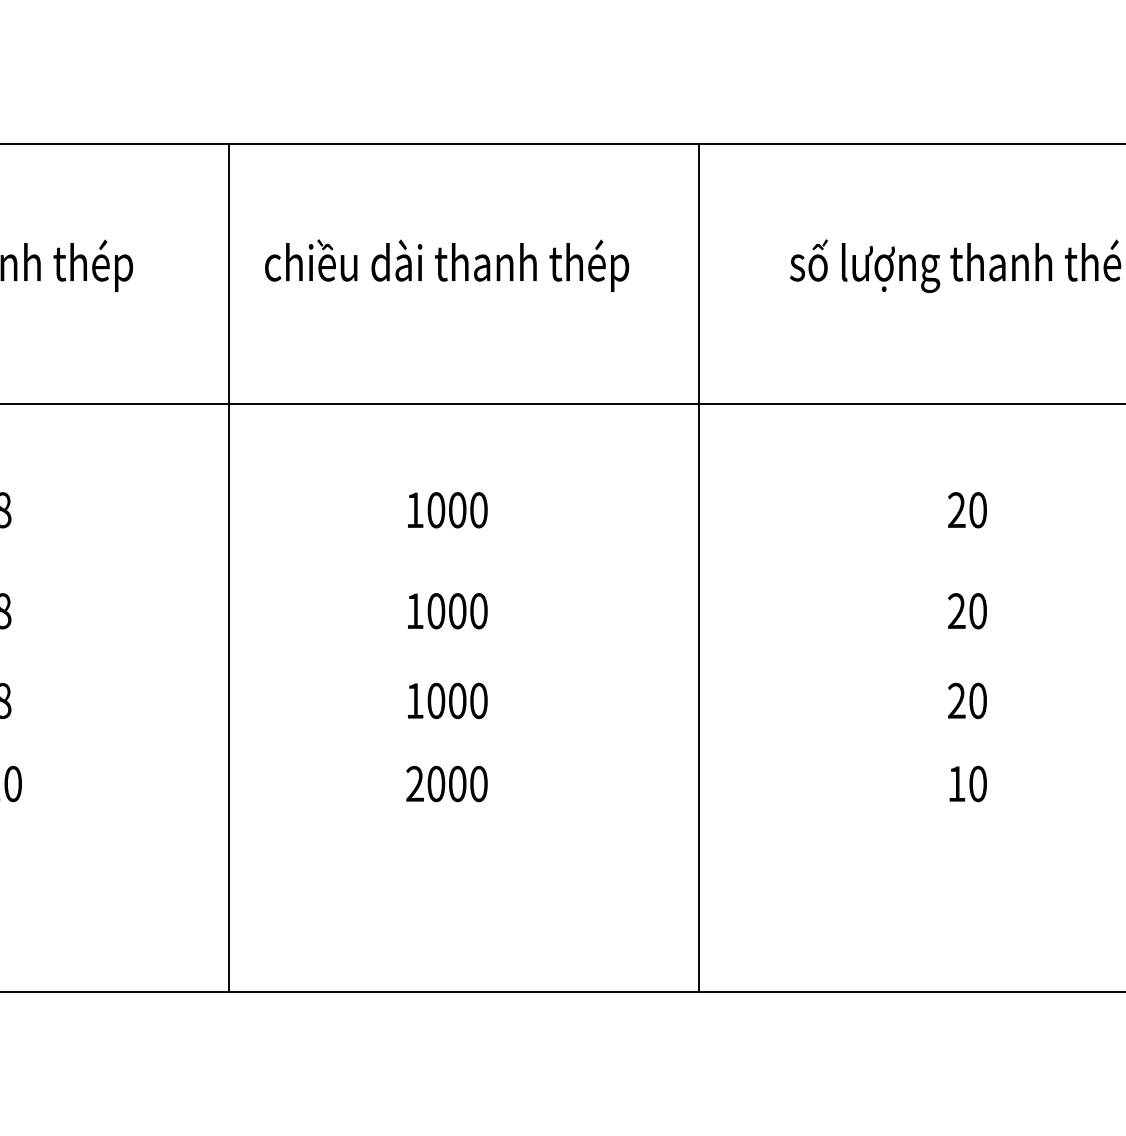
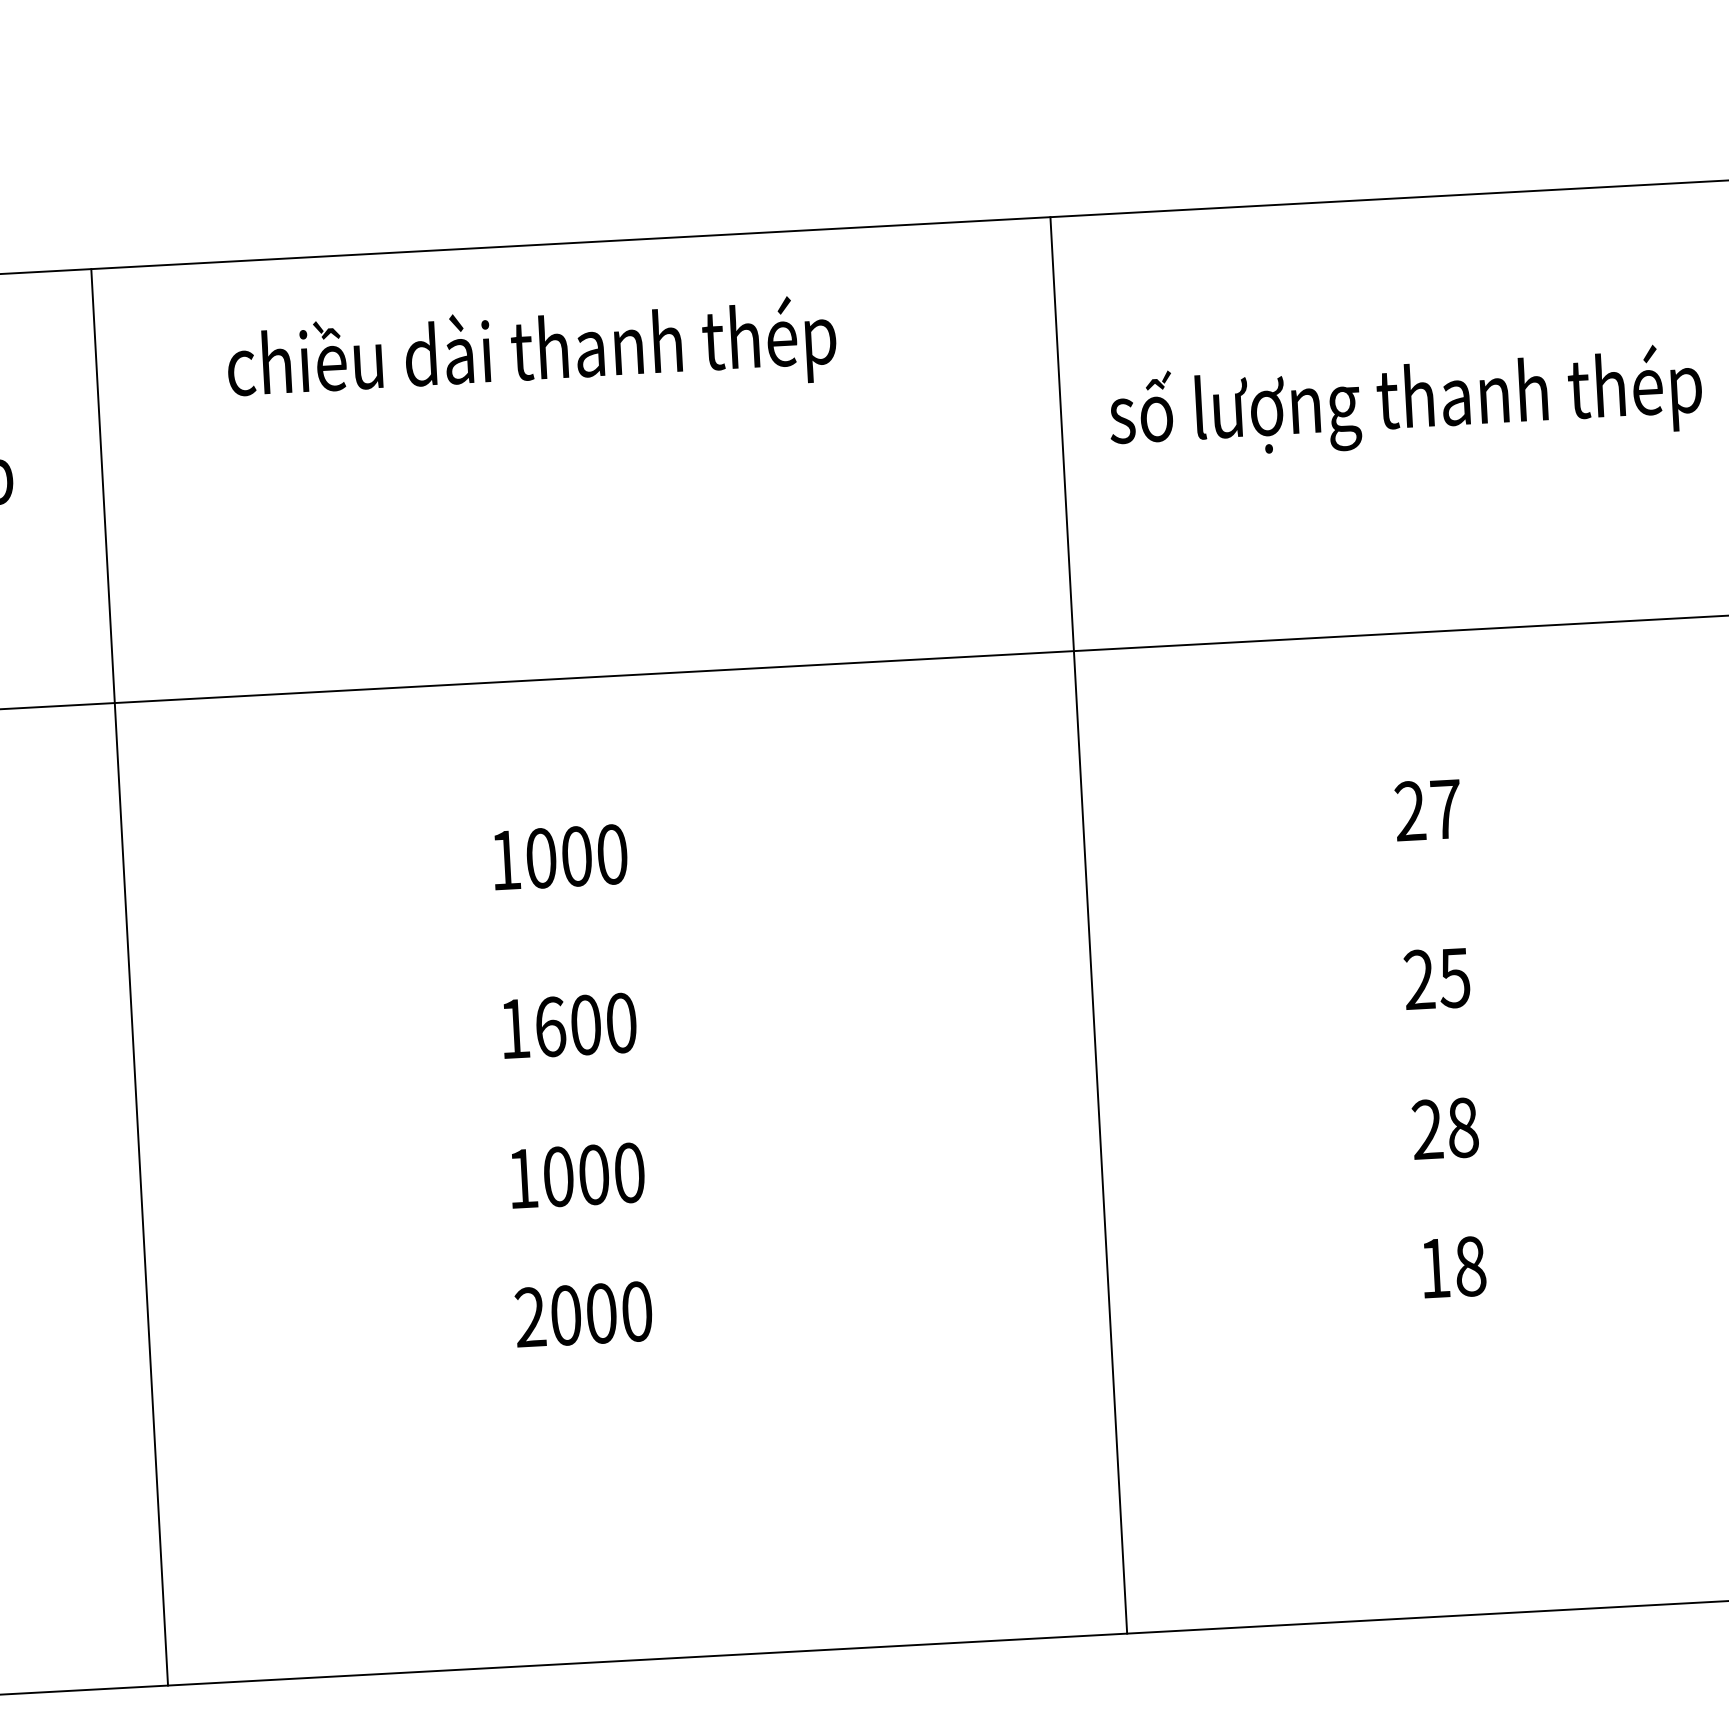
text: (447, 265) -> (532, 353), moved
text: (977, 510) -> (1444, 809), 20 -> 27
line: (228, 567) -> (129, 976), moved
line: (699, 567) -> (1089, 924), moved
text: (436, 611) -> (550, 1027), 1000 -> 1600
text: (977, 611) -> (1454, 978), 20 -> 25
text: (977, 700) -> (1462, 1127), 20 -> 28
text: (977, 783) -> (1469, 1265), 10 -> 18

